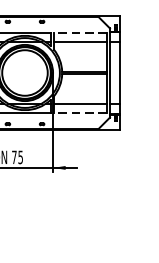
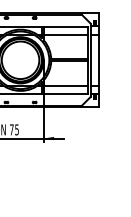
line: (80, 33) -> (66, 27), dashed -> solid
line: (80, 113) -> (66, 93), dashed -> solid

